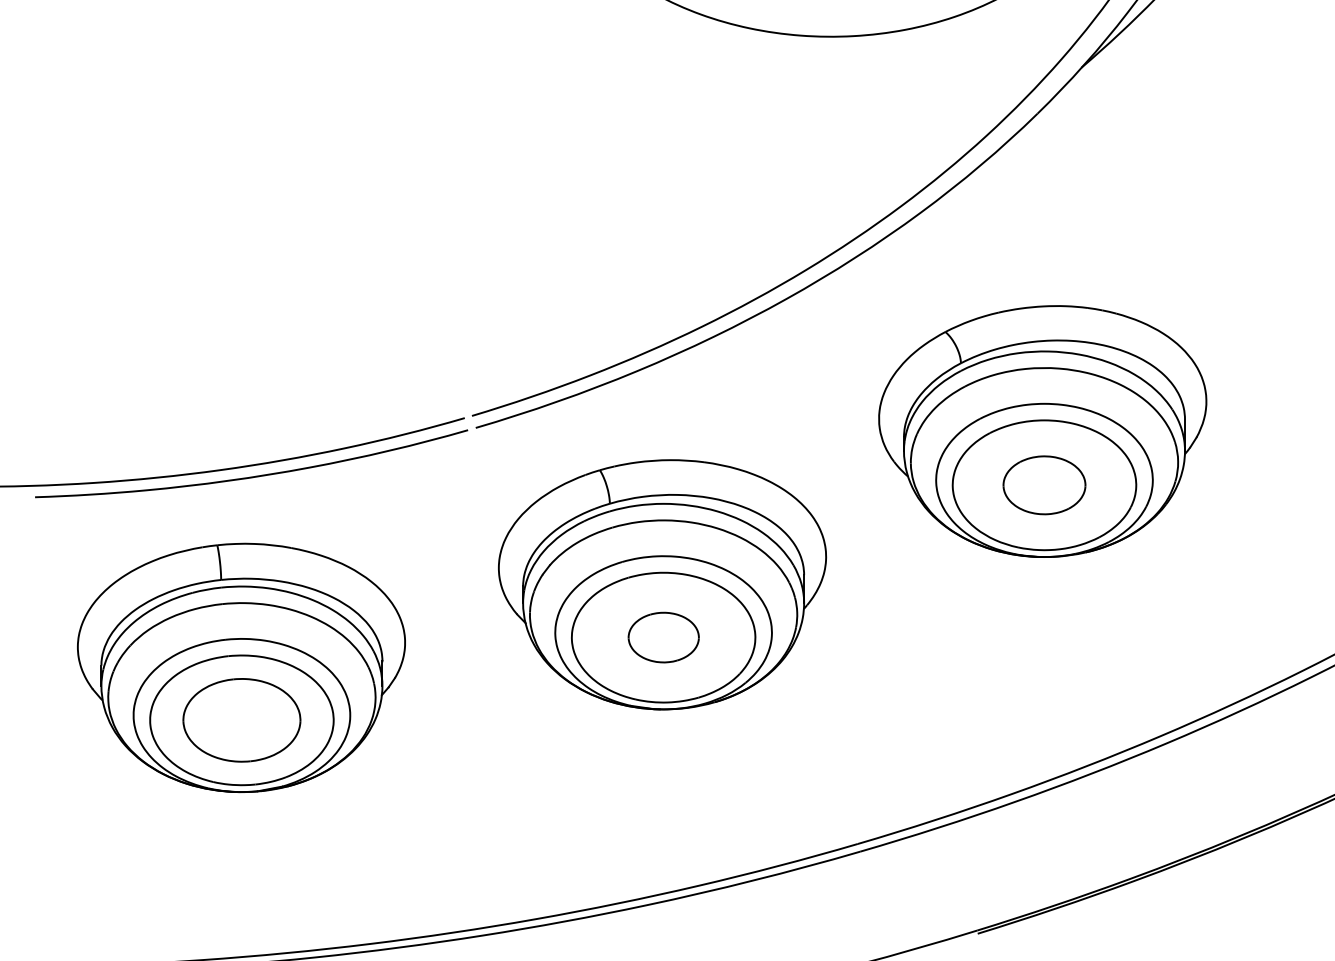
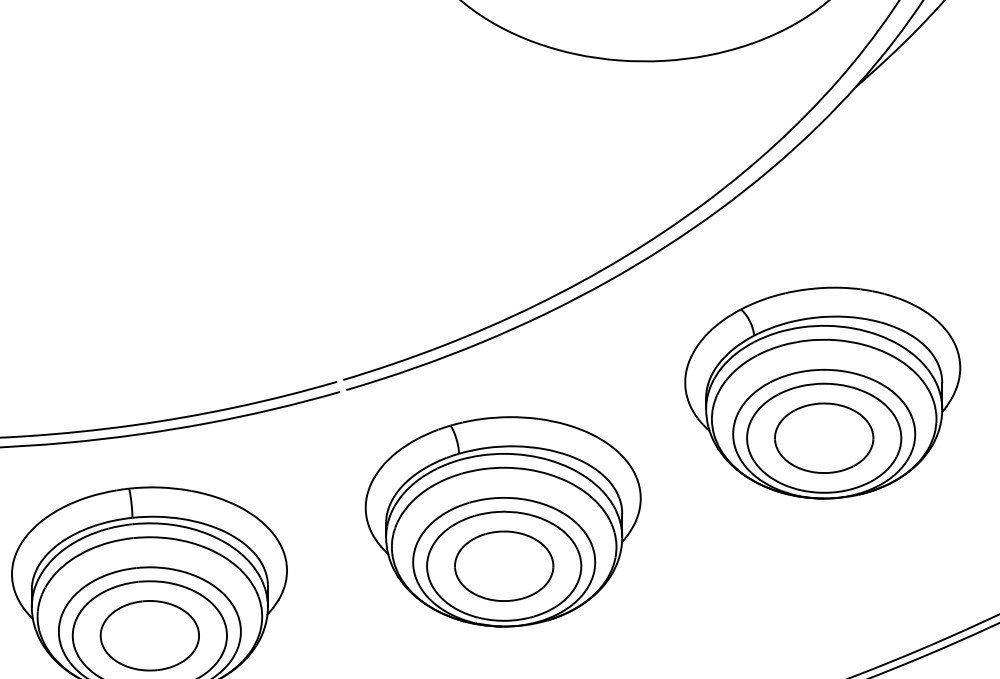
part: (1044, 485) -> (824, 438), size x1.43
part: (663, 637) -> (504, 566), size x1.67

